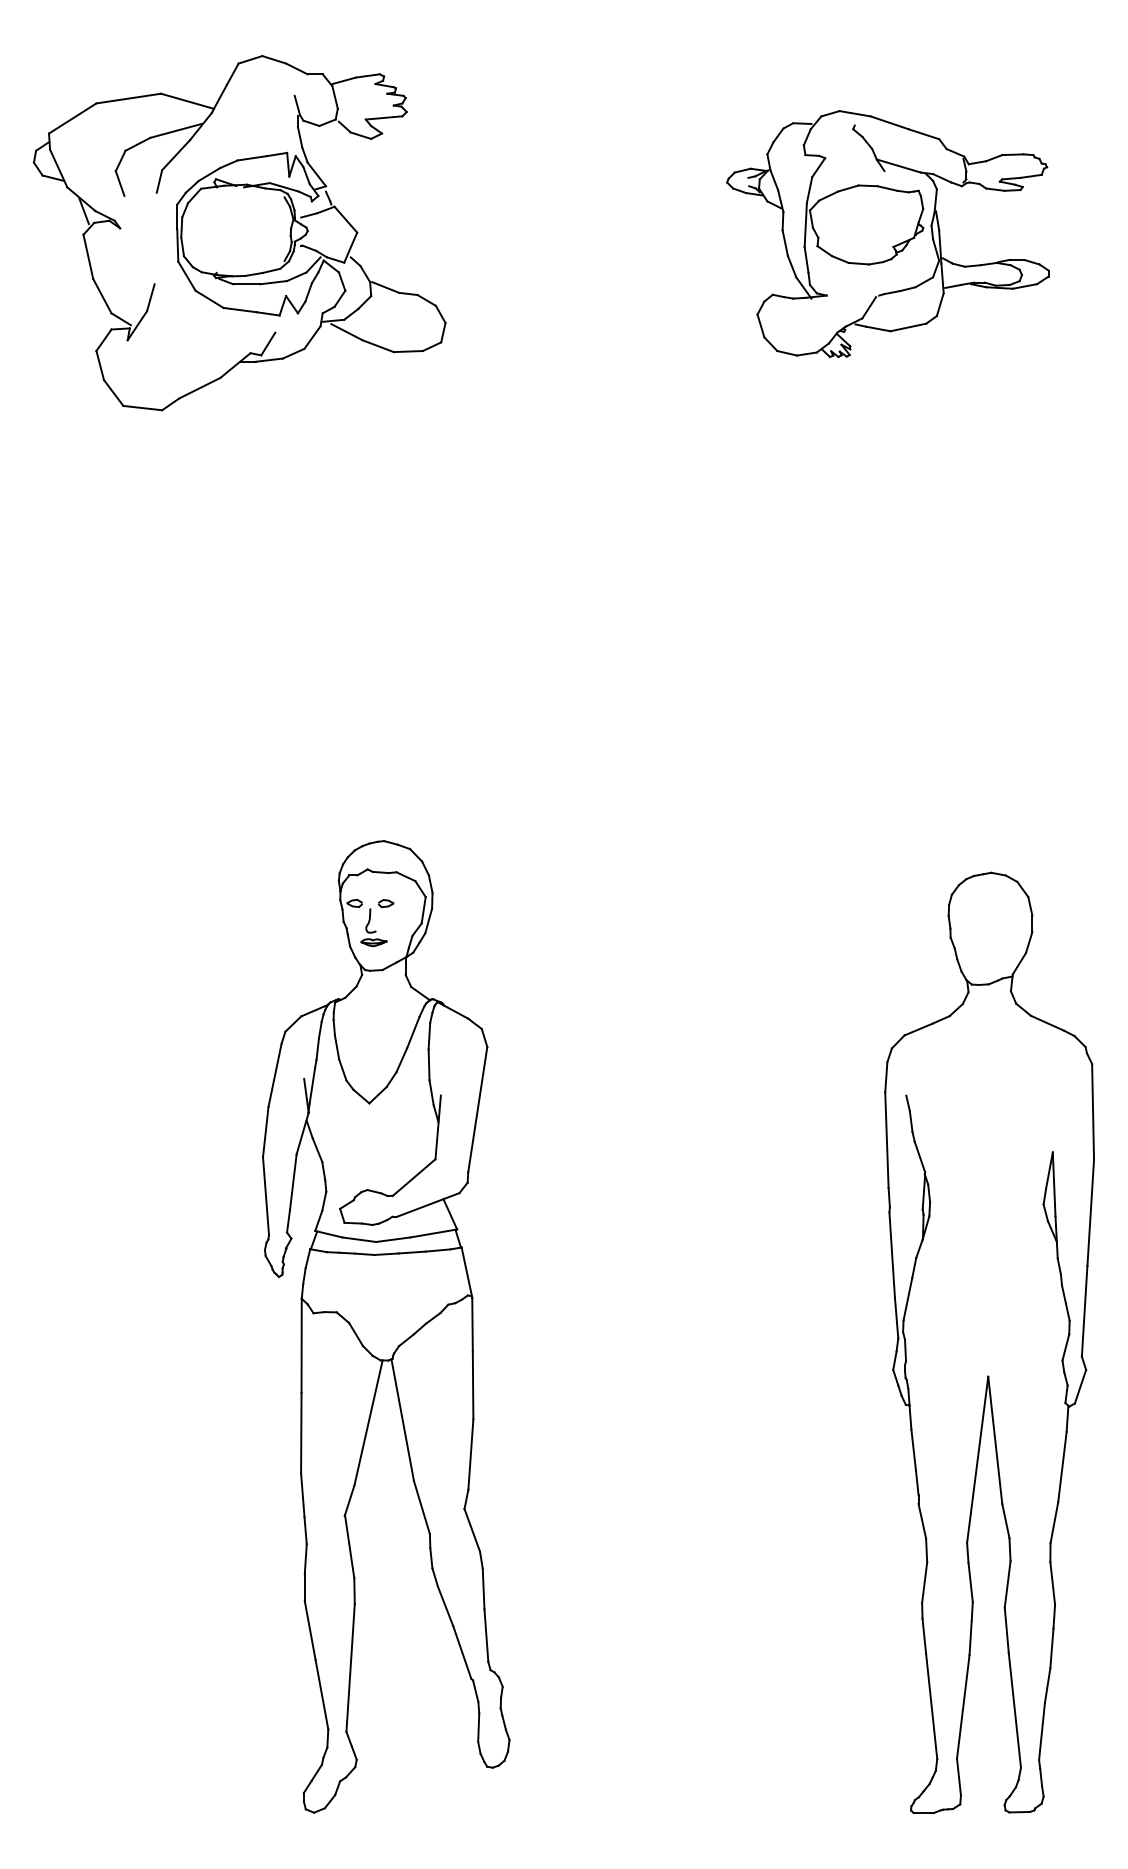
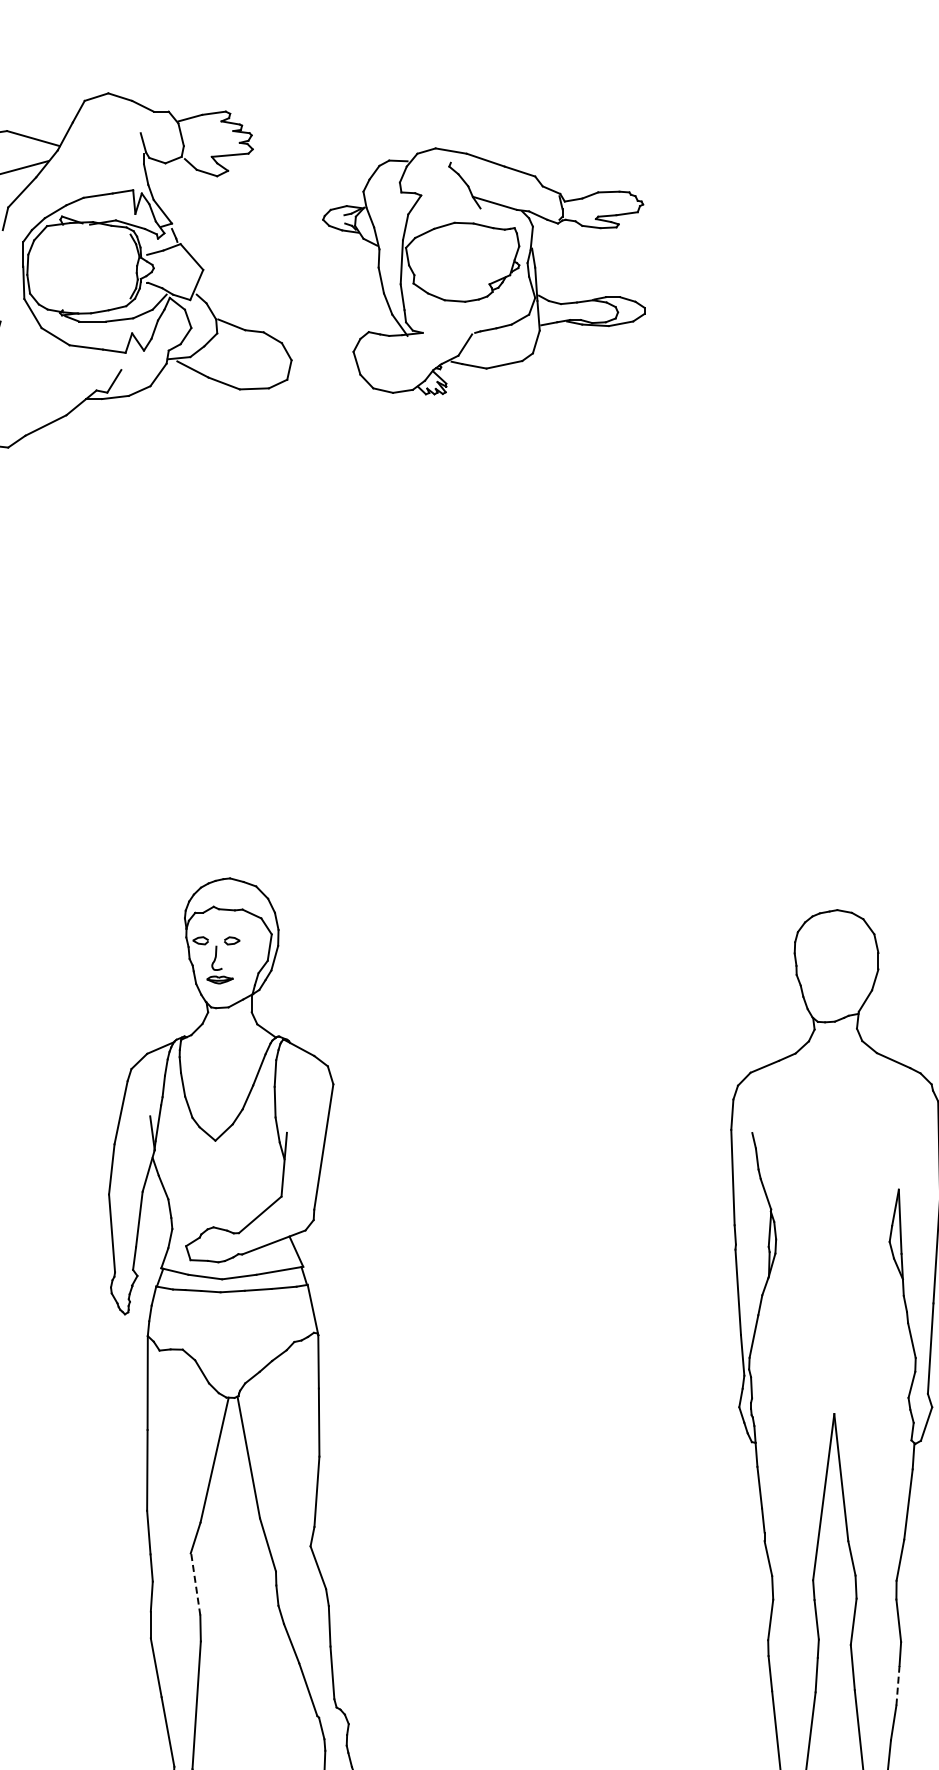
part: (887, 234) -> (483, 271), moved
line: (349, 1546) -> (195, 1583), solid -> dashed
line: (1051, 1648) -> (897, 1685), solid -> dashed

